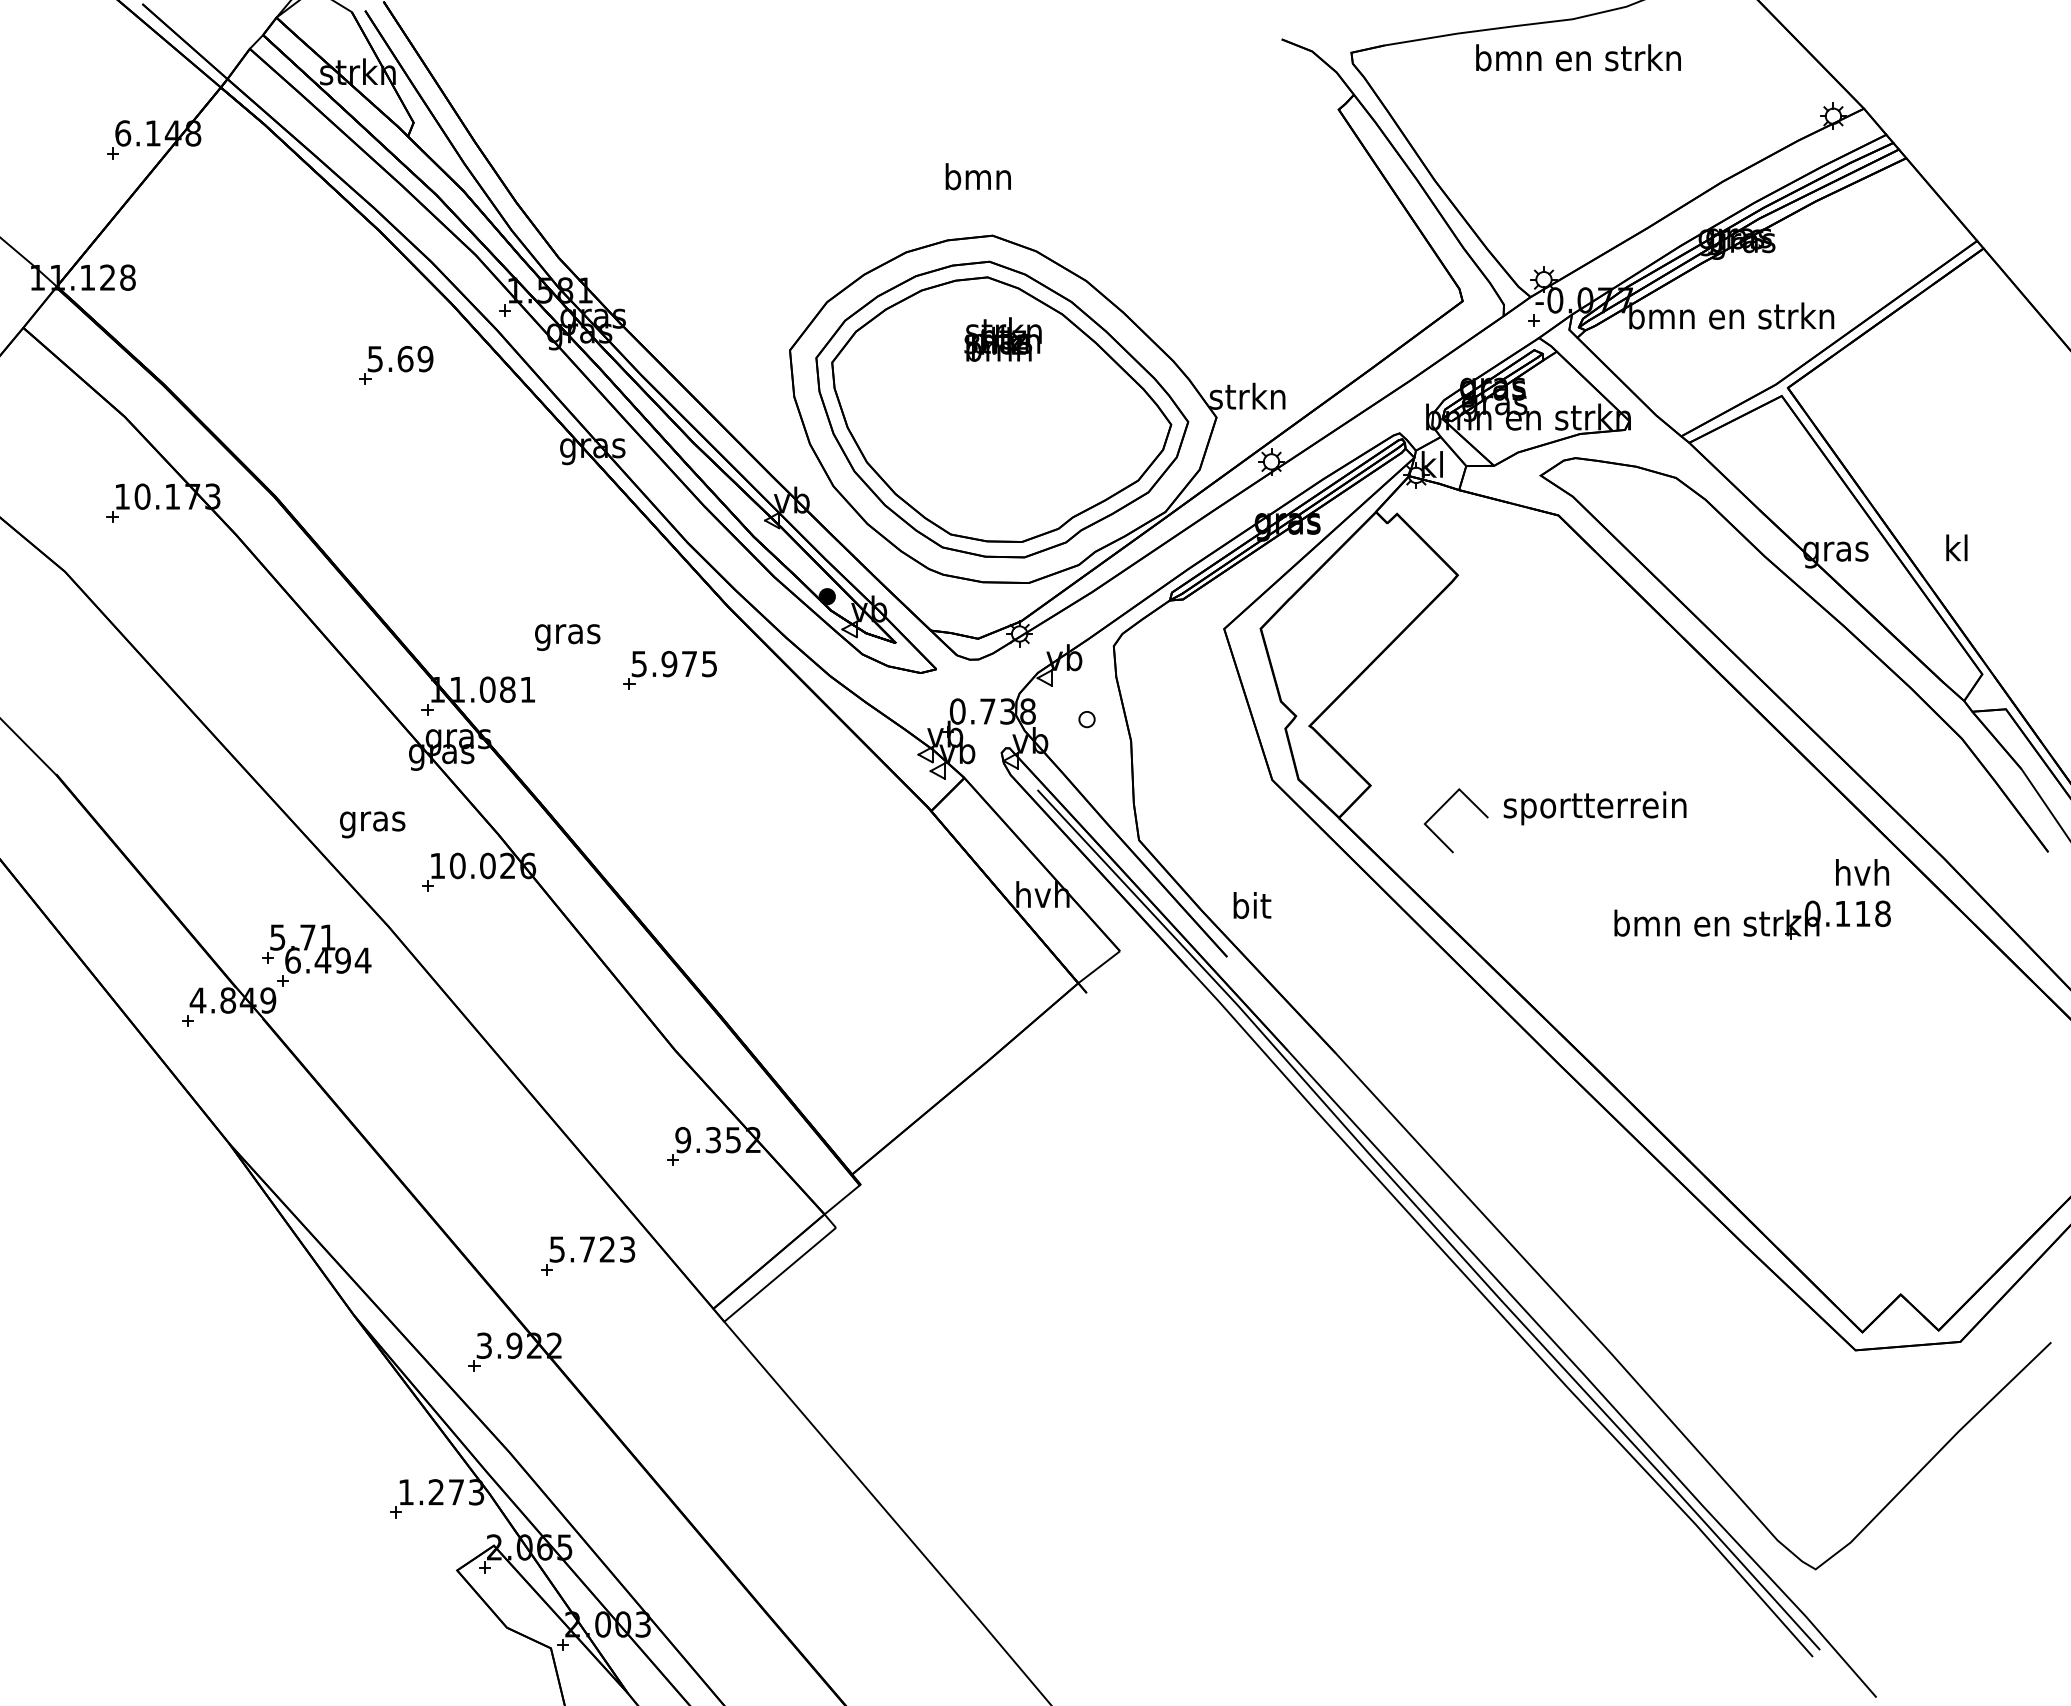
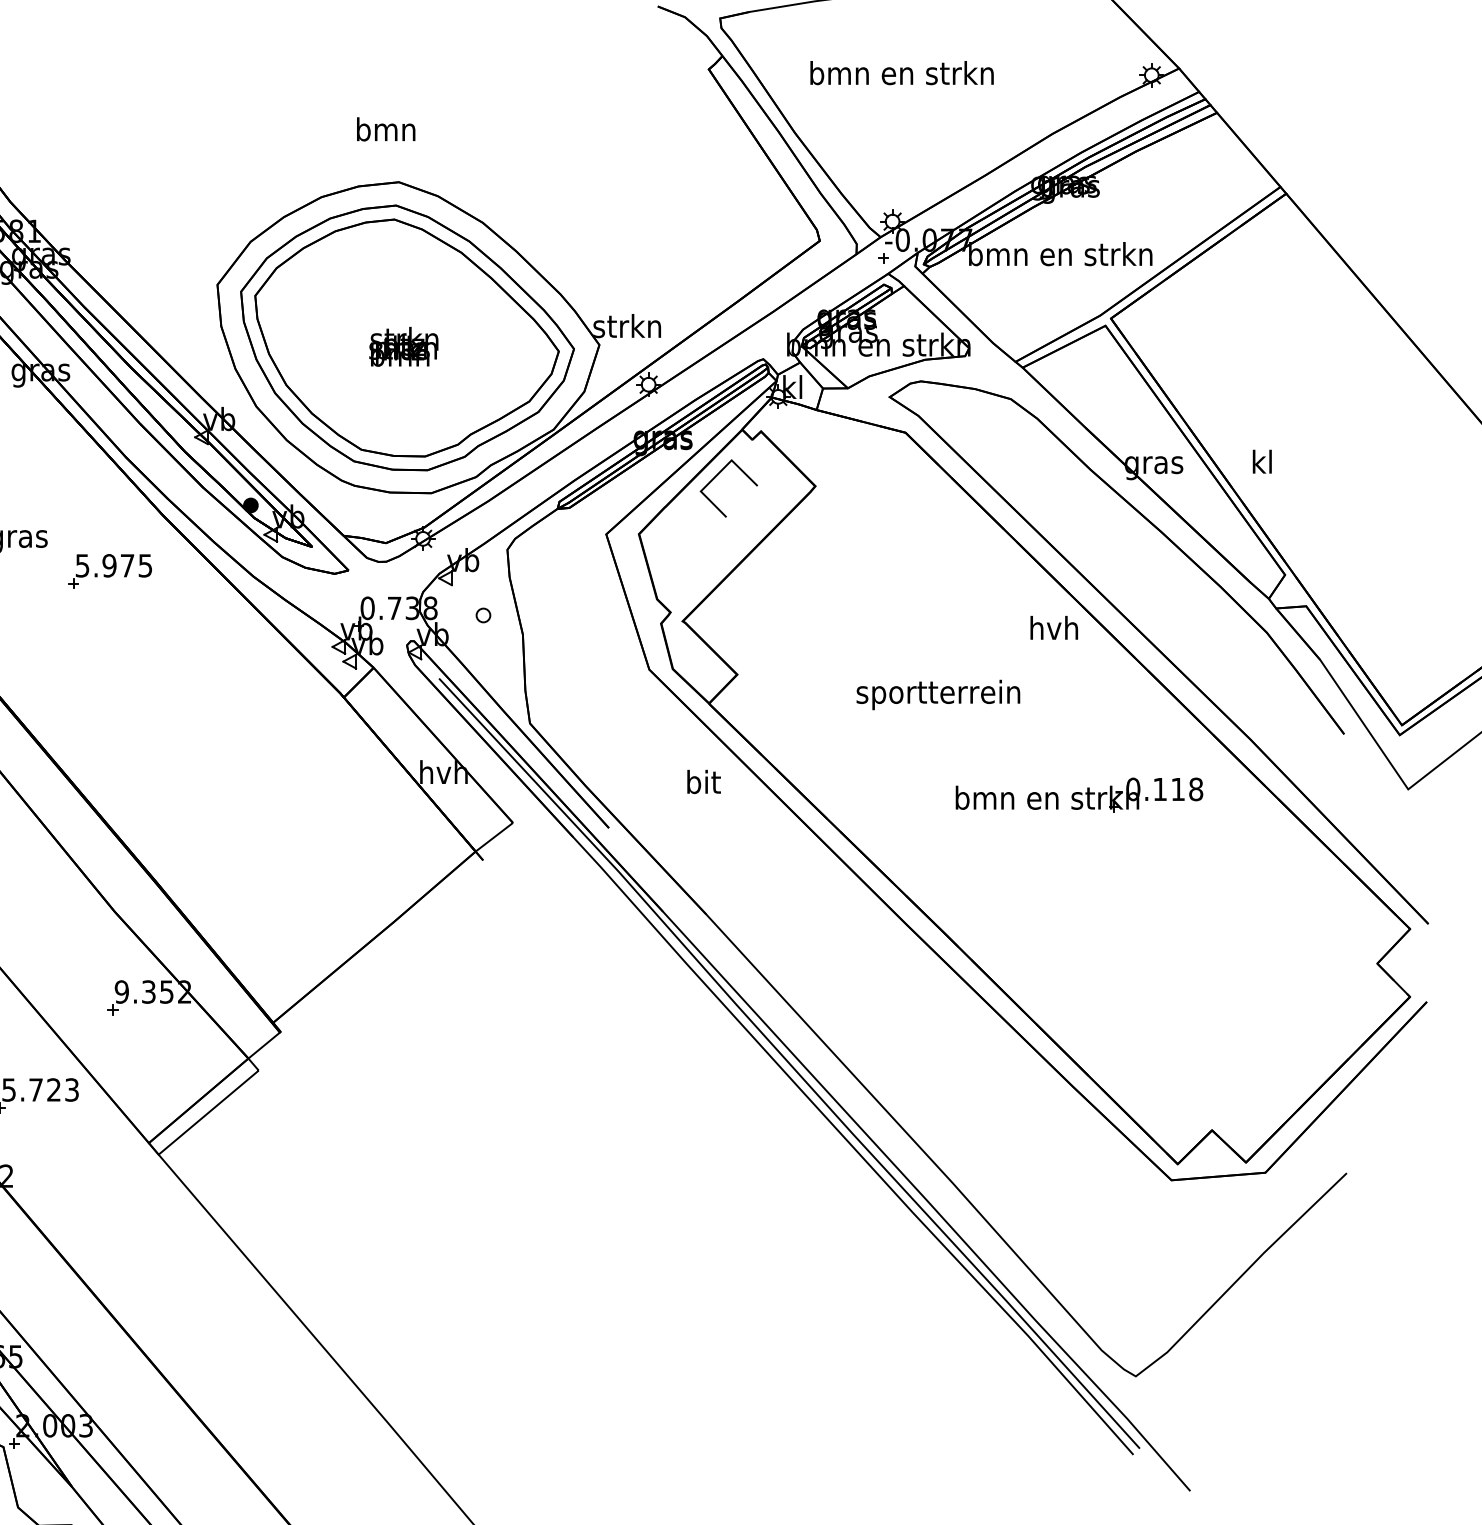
text: (1578, 57) -> (902, 72), moved
text: (1002, 339) -> (403, 346), moved
line: (1442, 807) -> (716, 476), moved
text: (1862, 872) -> (1054, 627), moved
text: (1252, 905) -> (704, 781), moved

